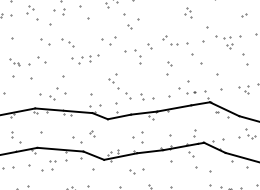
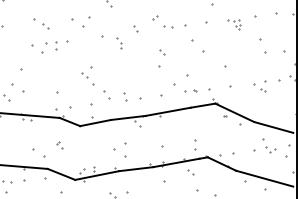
part: (67, 42) -> (41, 24), moved
part: (224, 42) -> (234, 24), size x0.6
part: (137, 56) -> (119, 42), size x0.6

